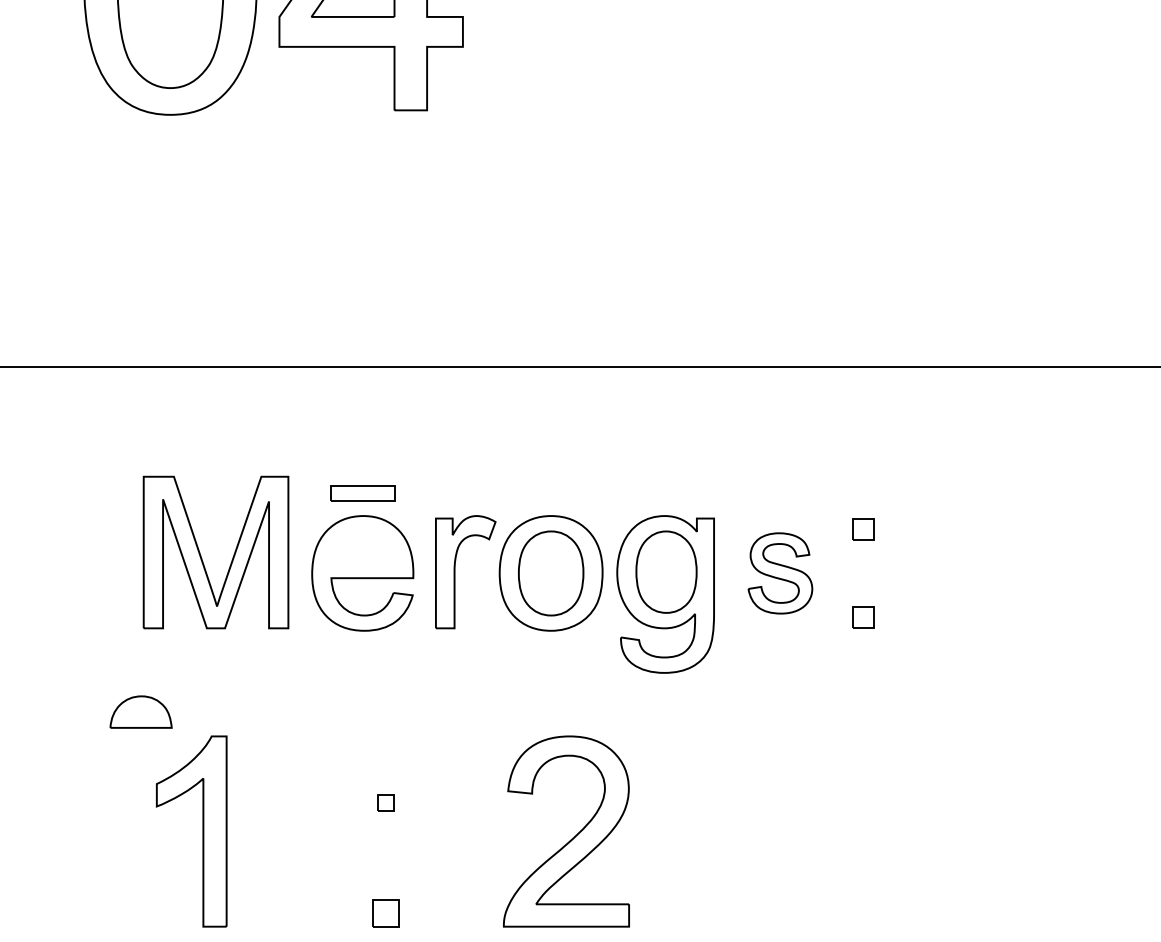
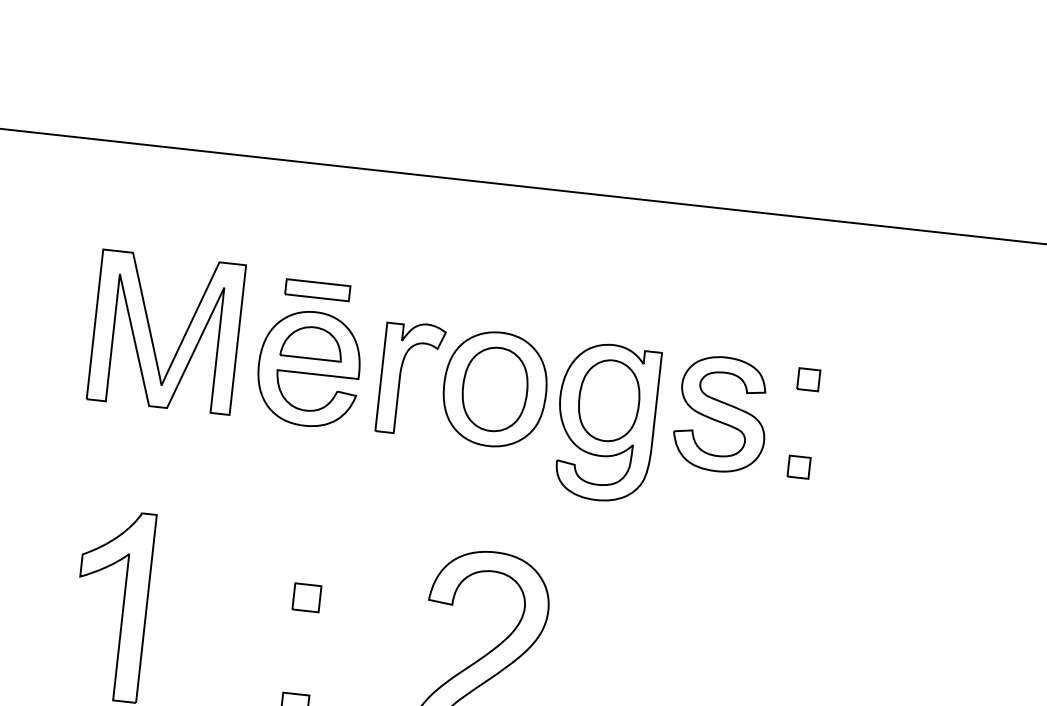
part: (780, 573) -> (721, 414), size x1.43
part: (140, 711) -> (311, 342), moved
part: (385, 802) -> (306, 597), size x1.67

